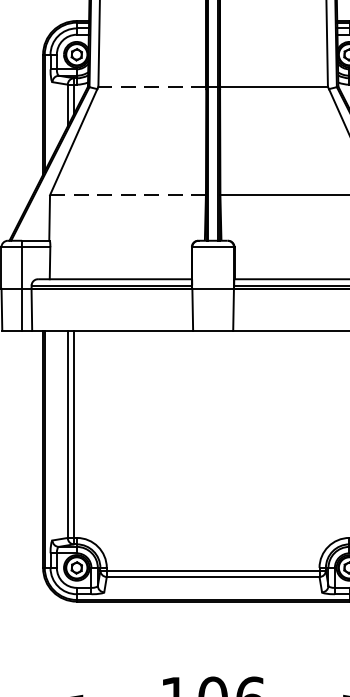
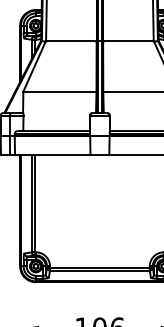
line: (150, 86) -> (70, 40), dashed -> solid
line: (127, 194) -> (59, 91), dashed -> solid

